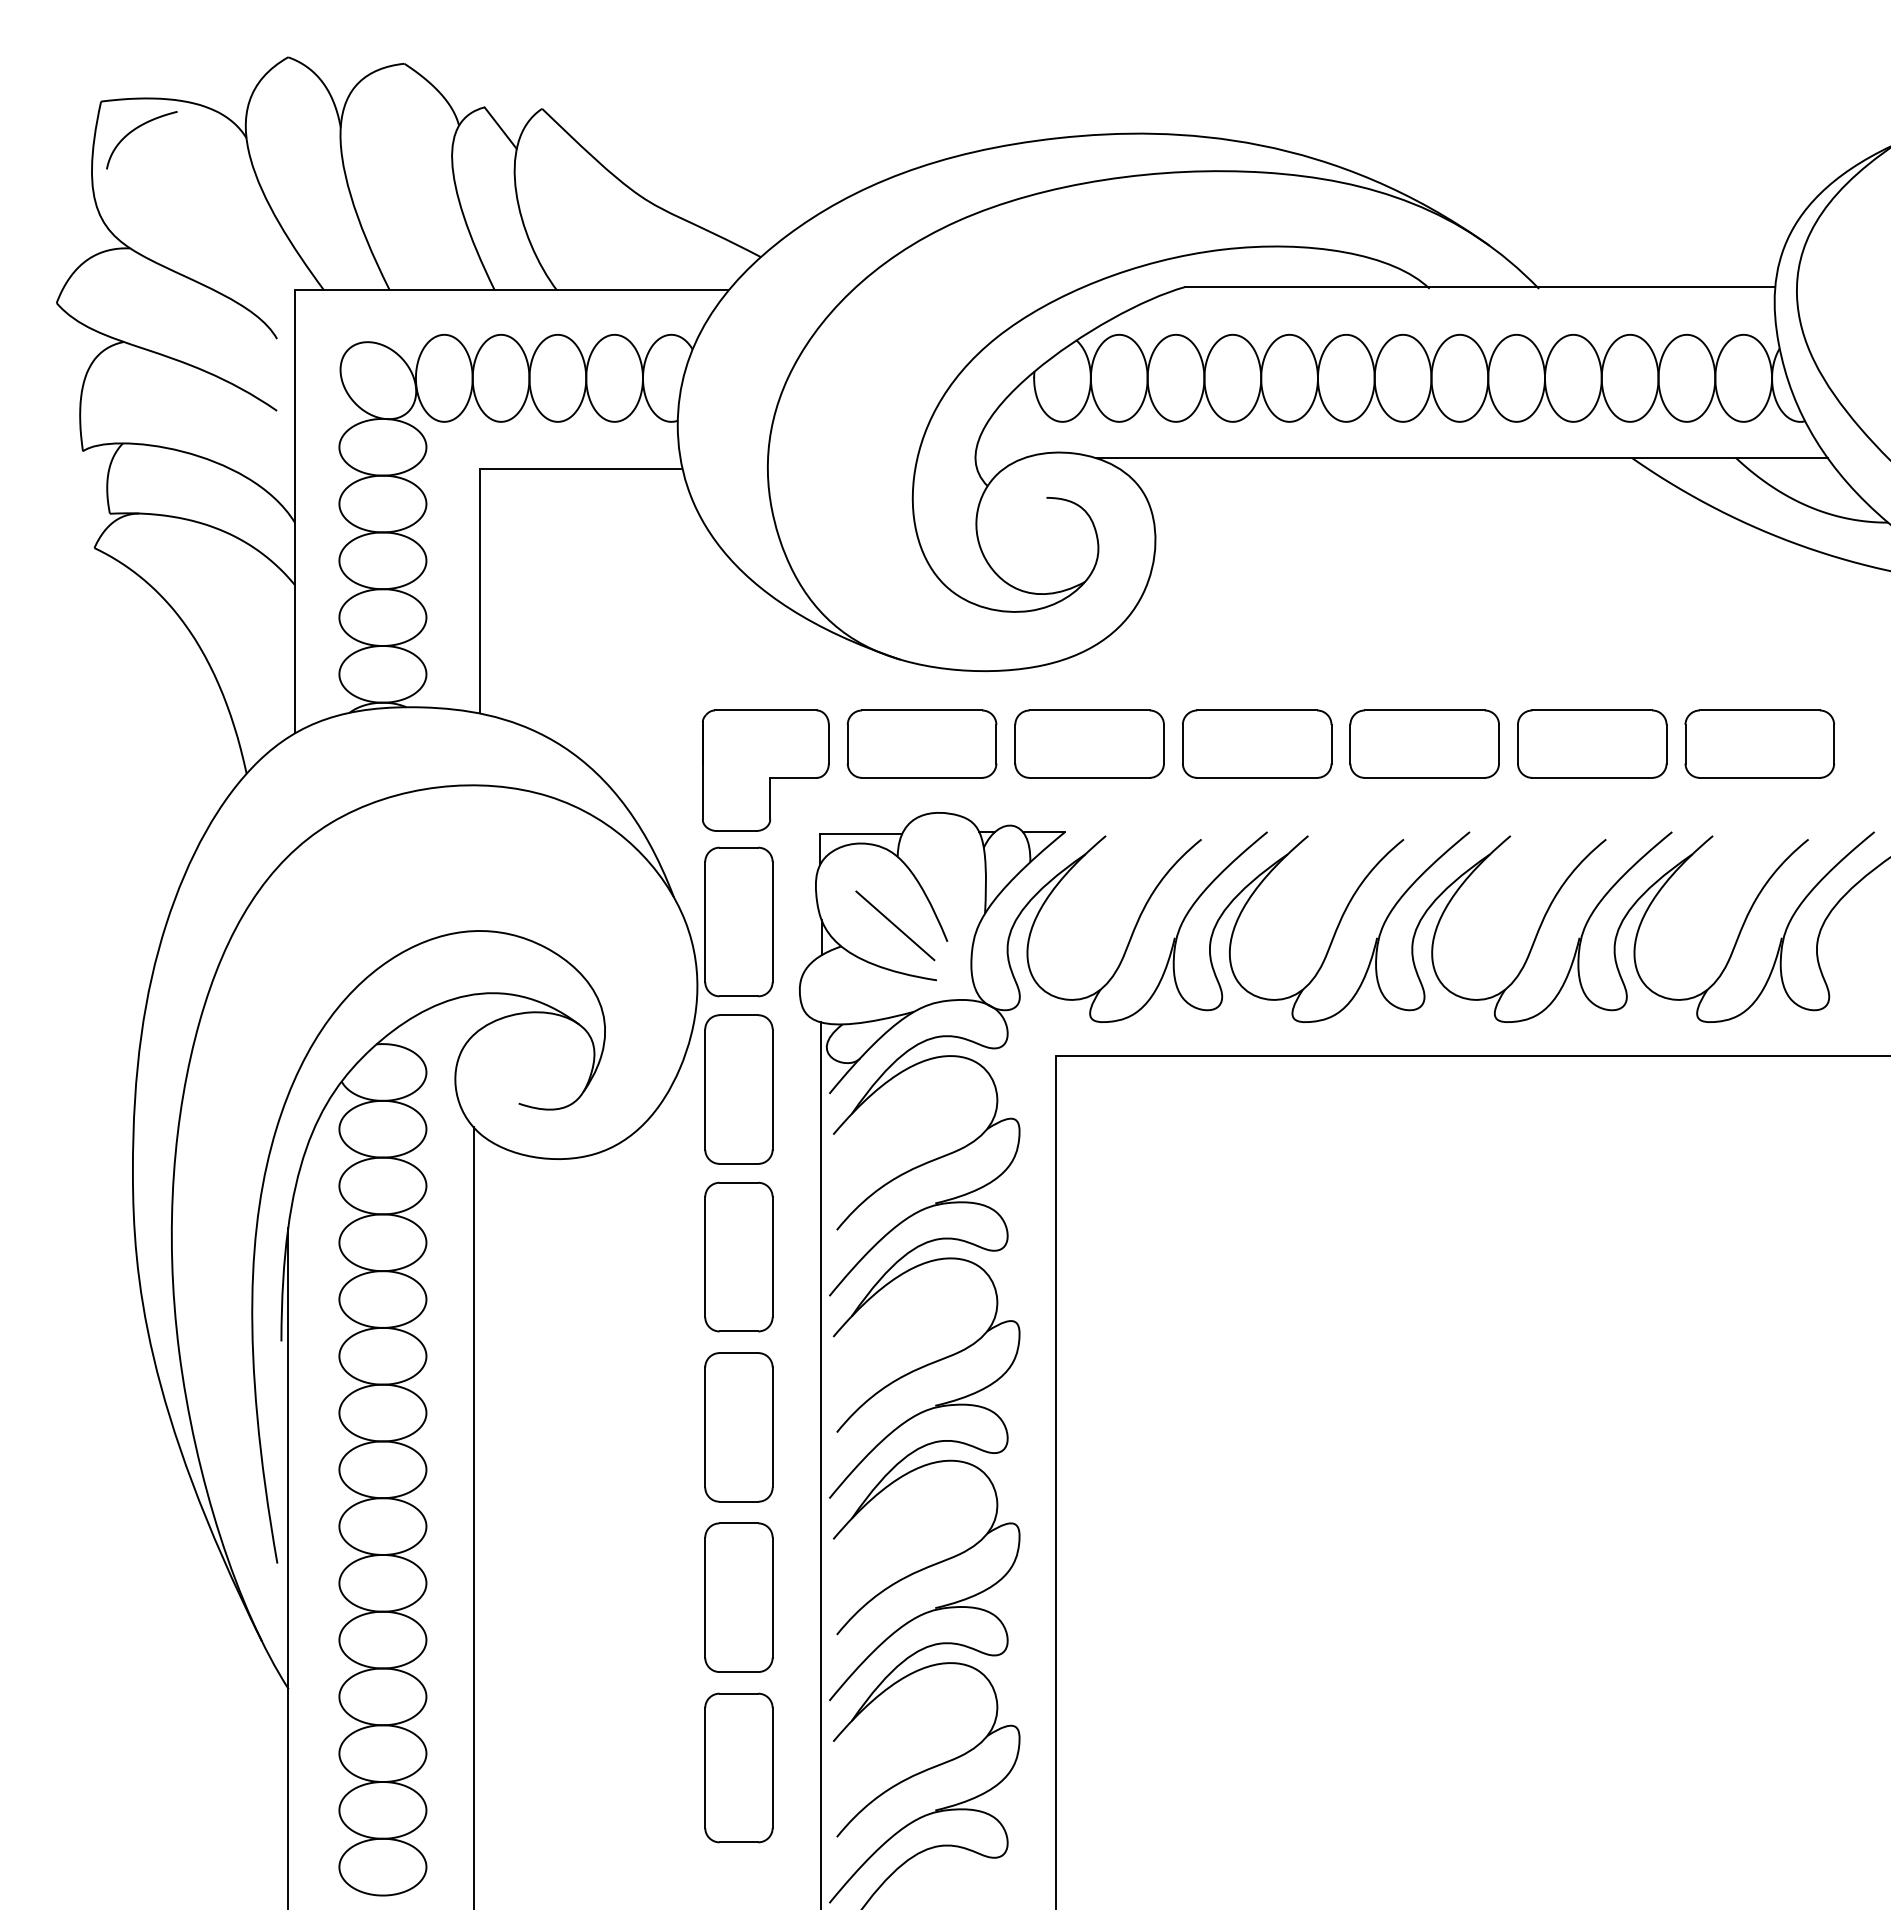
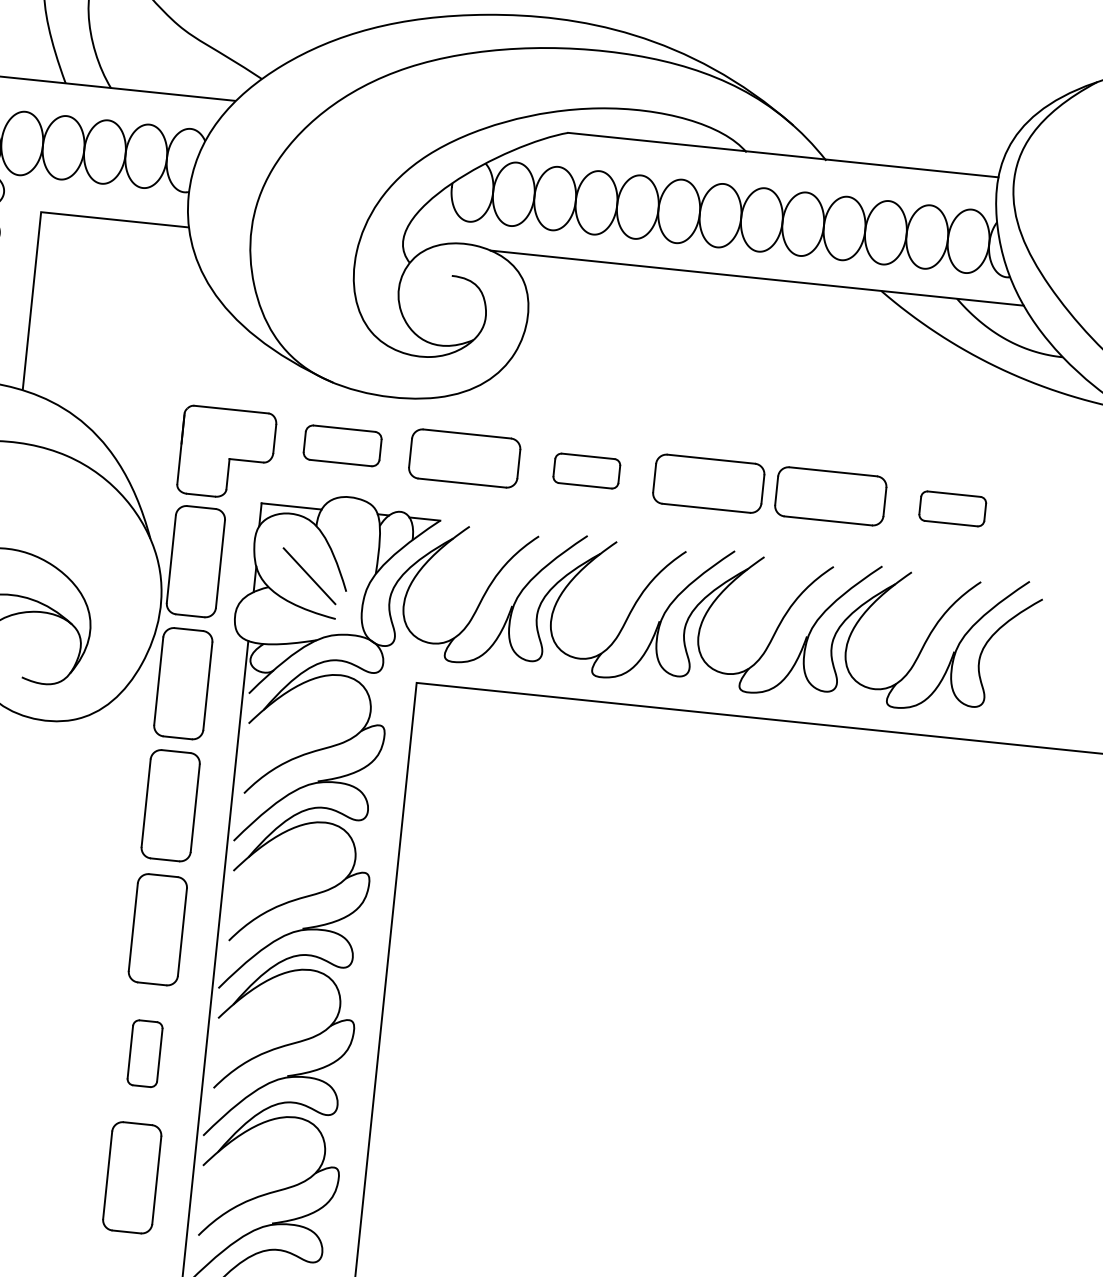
part: (921, 743) -> (342, 445), size x0.7
part: (1257, 743) -> (587, 470), size x0.6
part: (1759, 743) -> (952, 508), size x0.6
part: (738, 1597) -> (144, 1053), size x0.6

